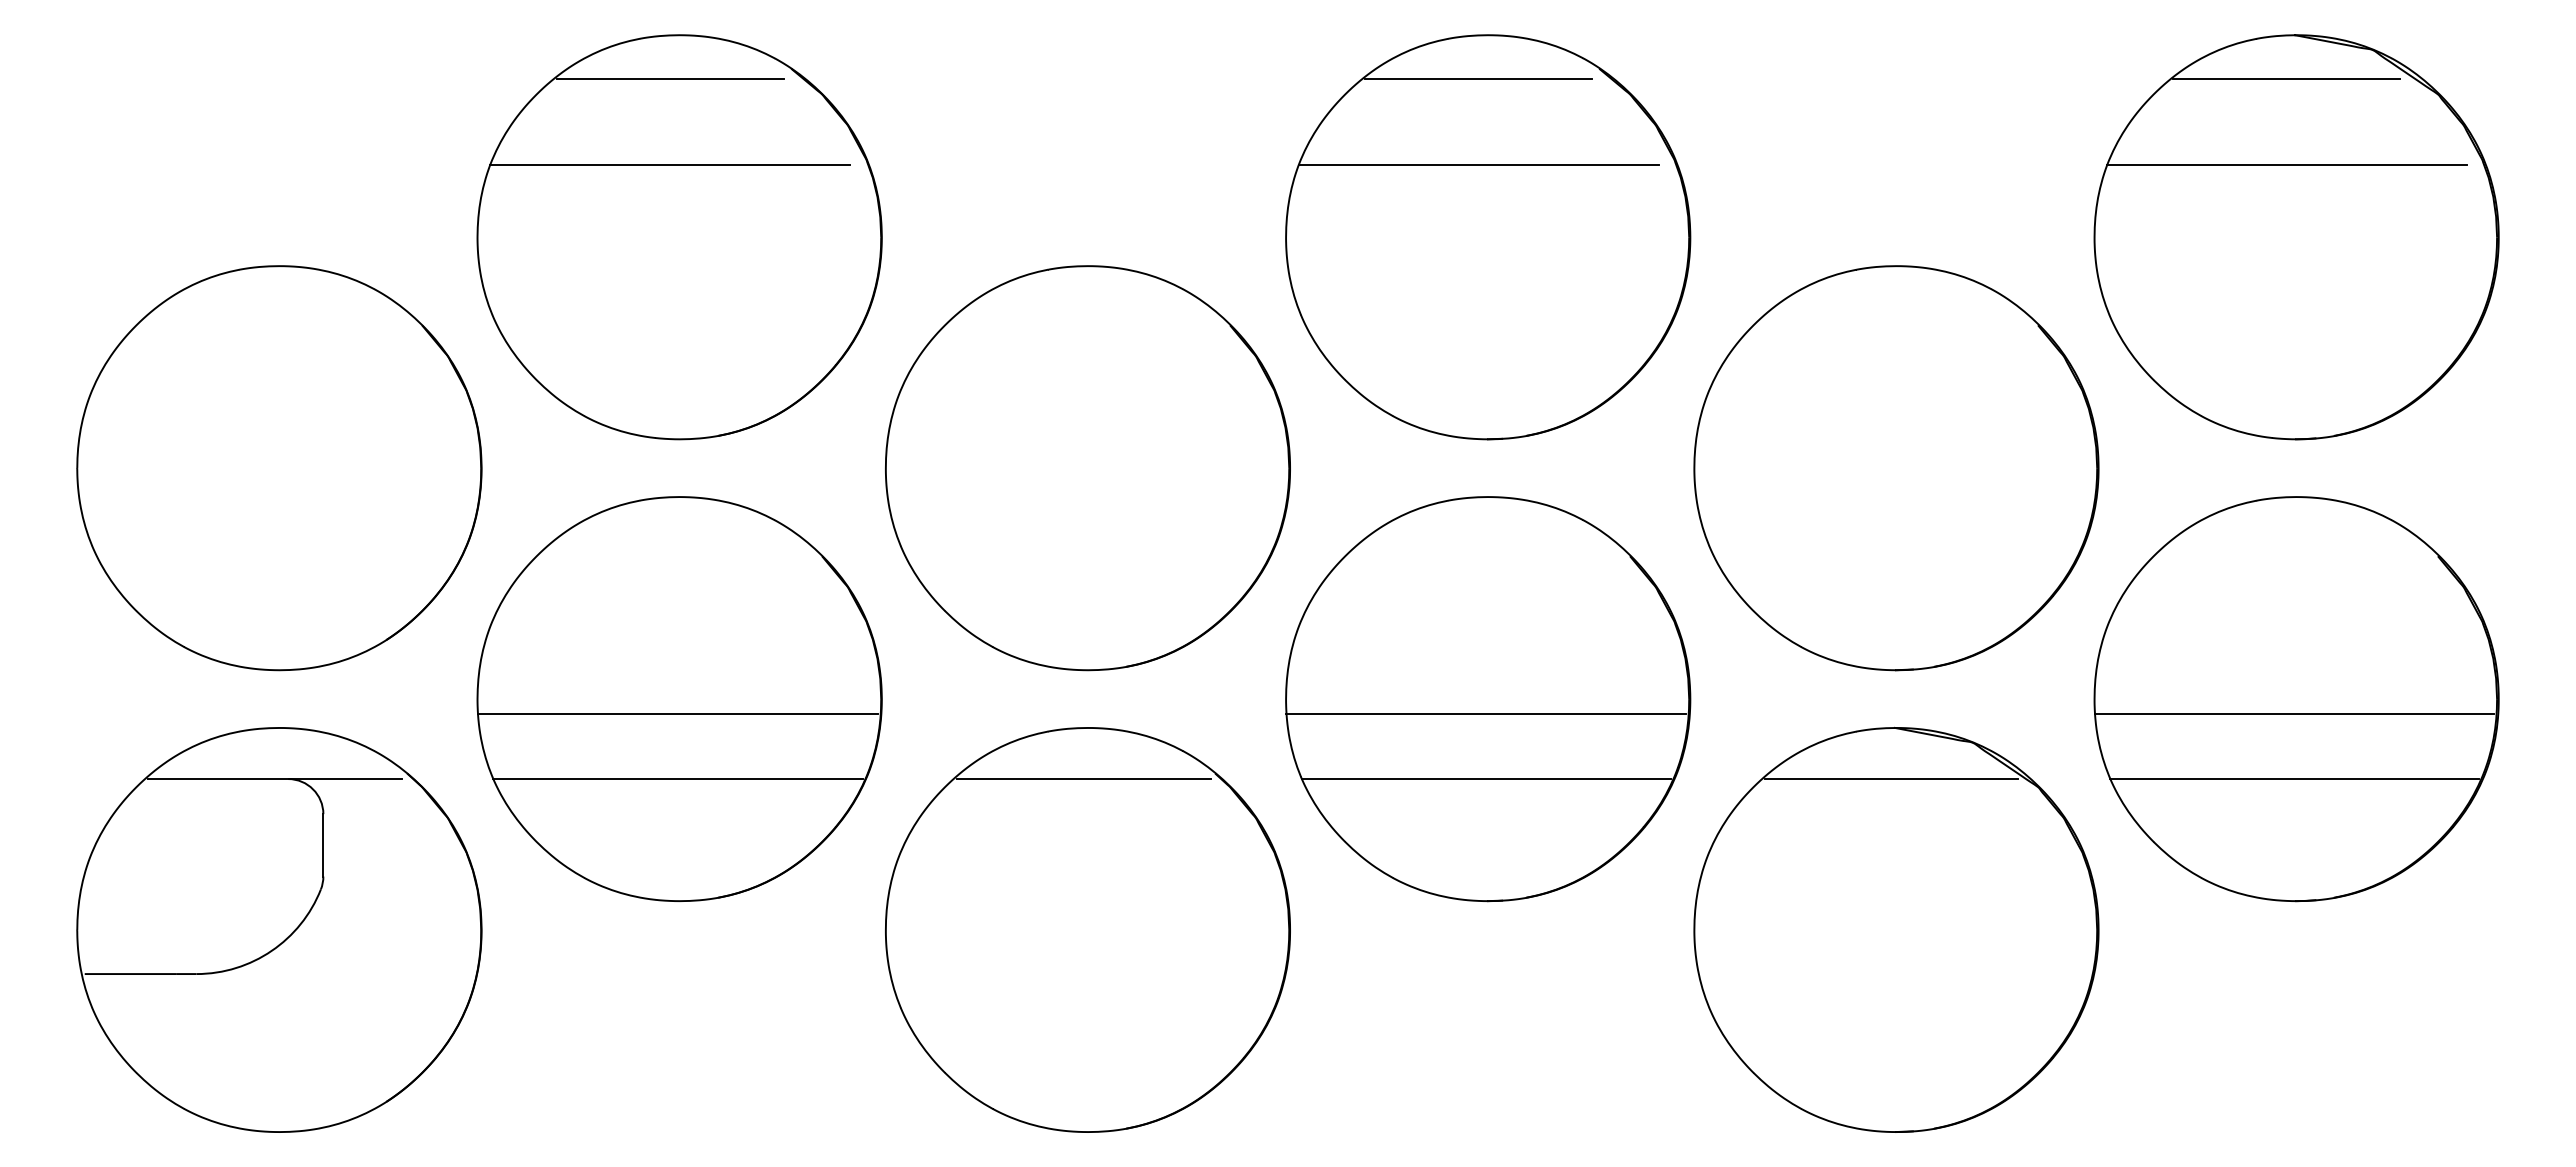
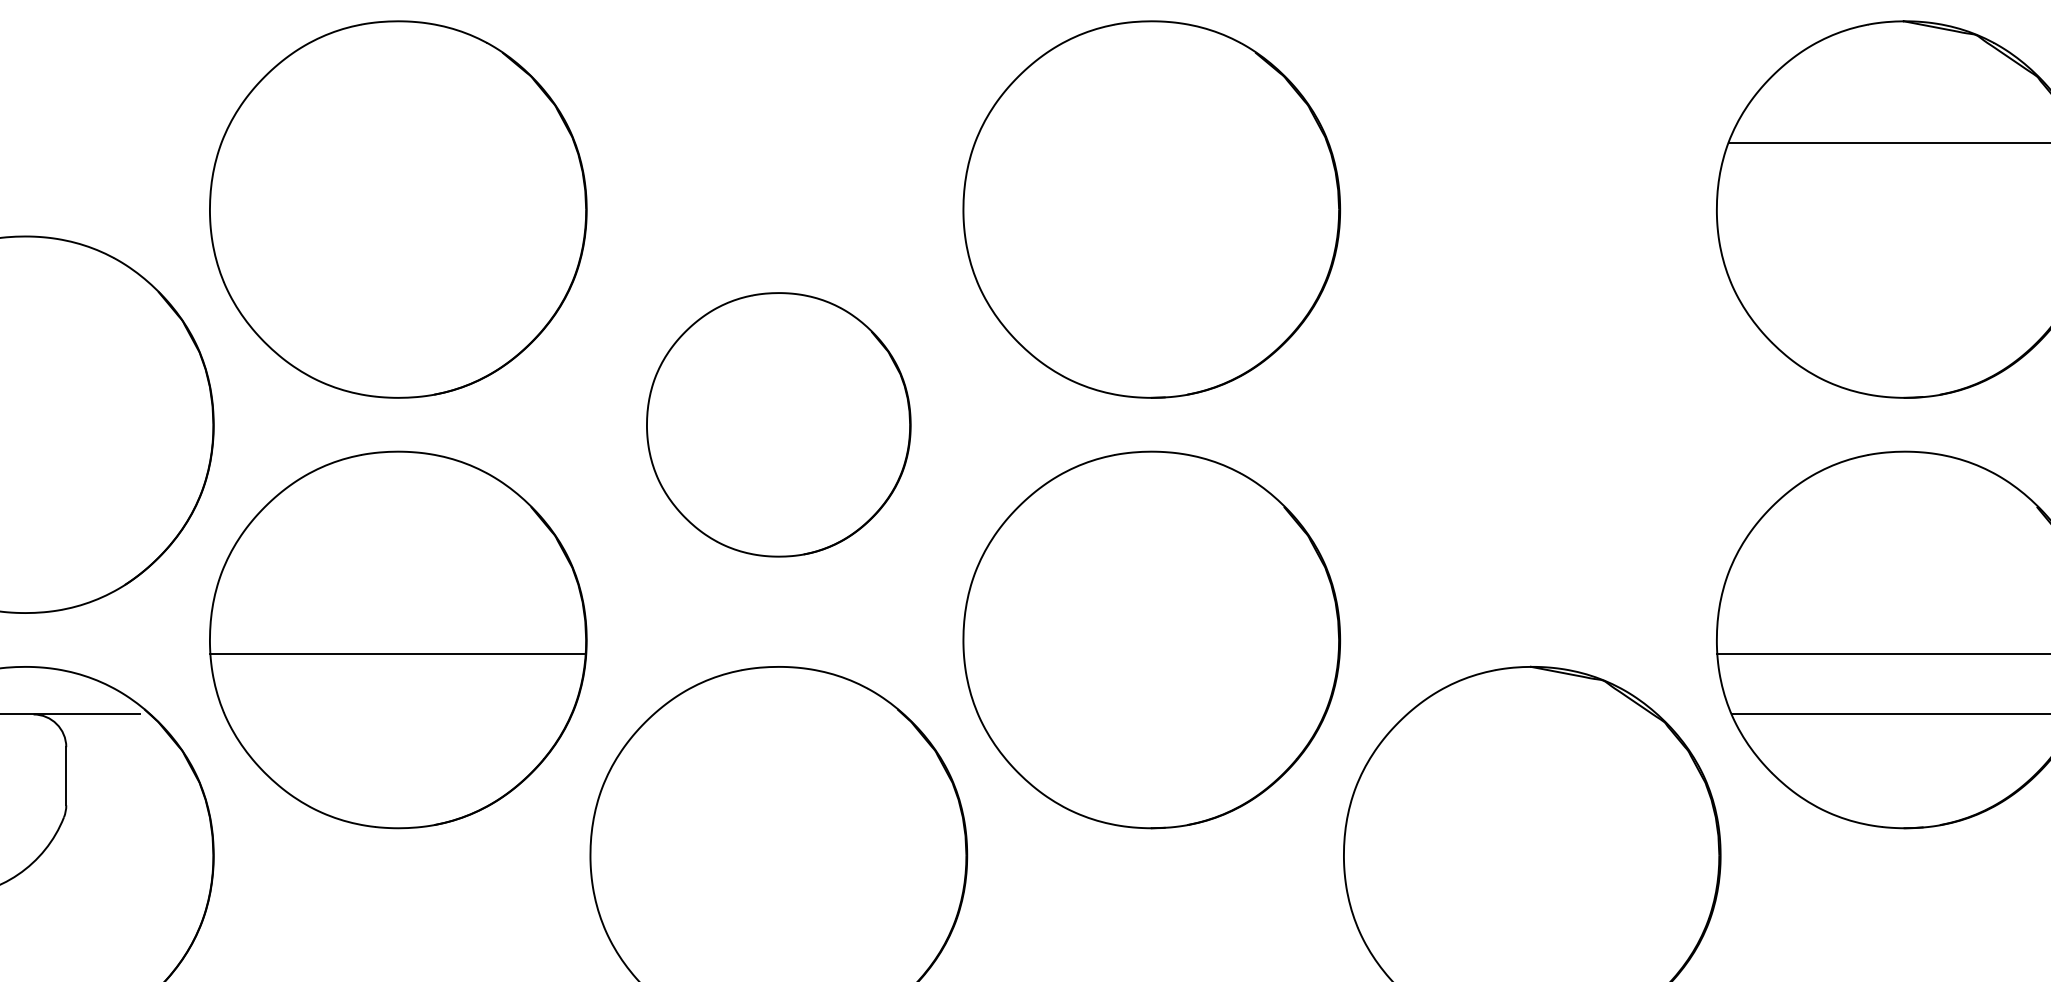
line: (670, 78) -> (389, 61), removed
line: (1478, 78) -> (1142, 61), removed
line: (2286, 78) -> (1895, 61), removed
line: (669, 165) -> (388, 142), removed
line: (1478, 165) -> (1142, 142), removed
part: (1087, 468) -> (778, 425), size x0.7
part: (1896, 468) -> (1532, 425), removed
line: (1485, 713) -> (1149, 653), removed
line: (678, 779) -> (397, 714), removed
line: (1083, 779) -> (774, 714), removed
line: (1486, 779) -> (1150, 714), removed
line: (1891, 779) -> (1527, 714), removed

